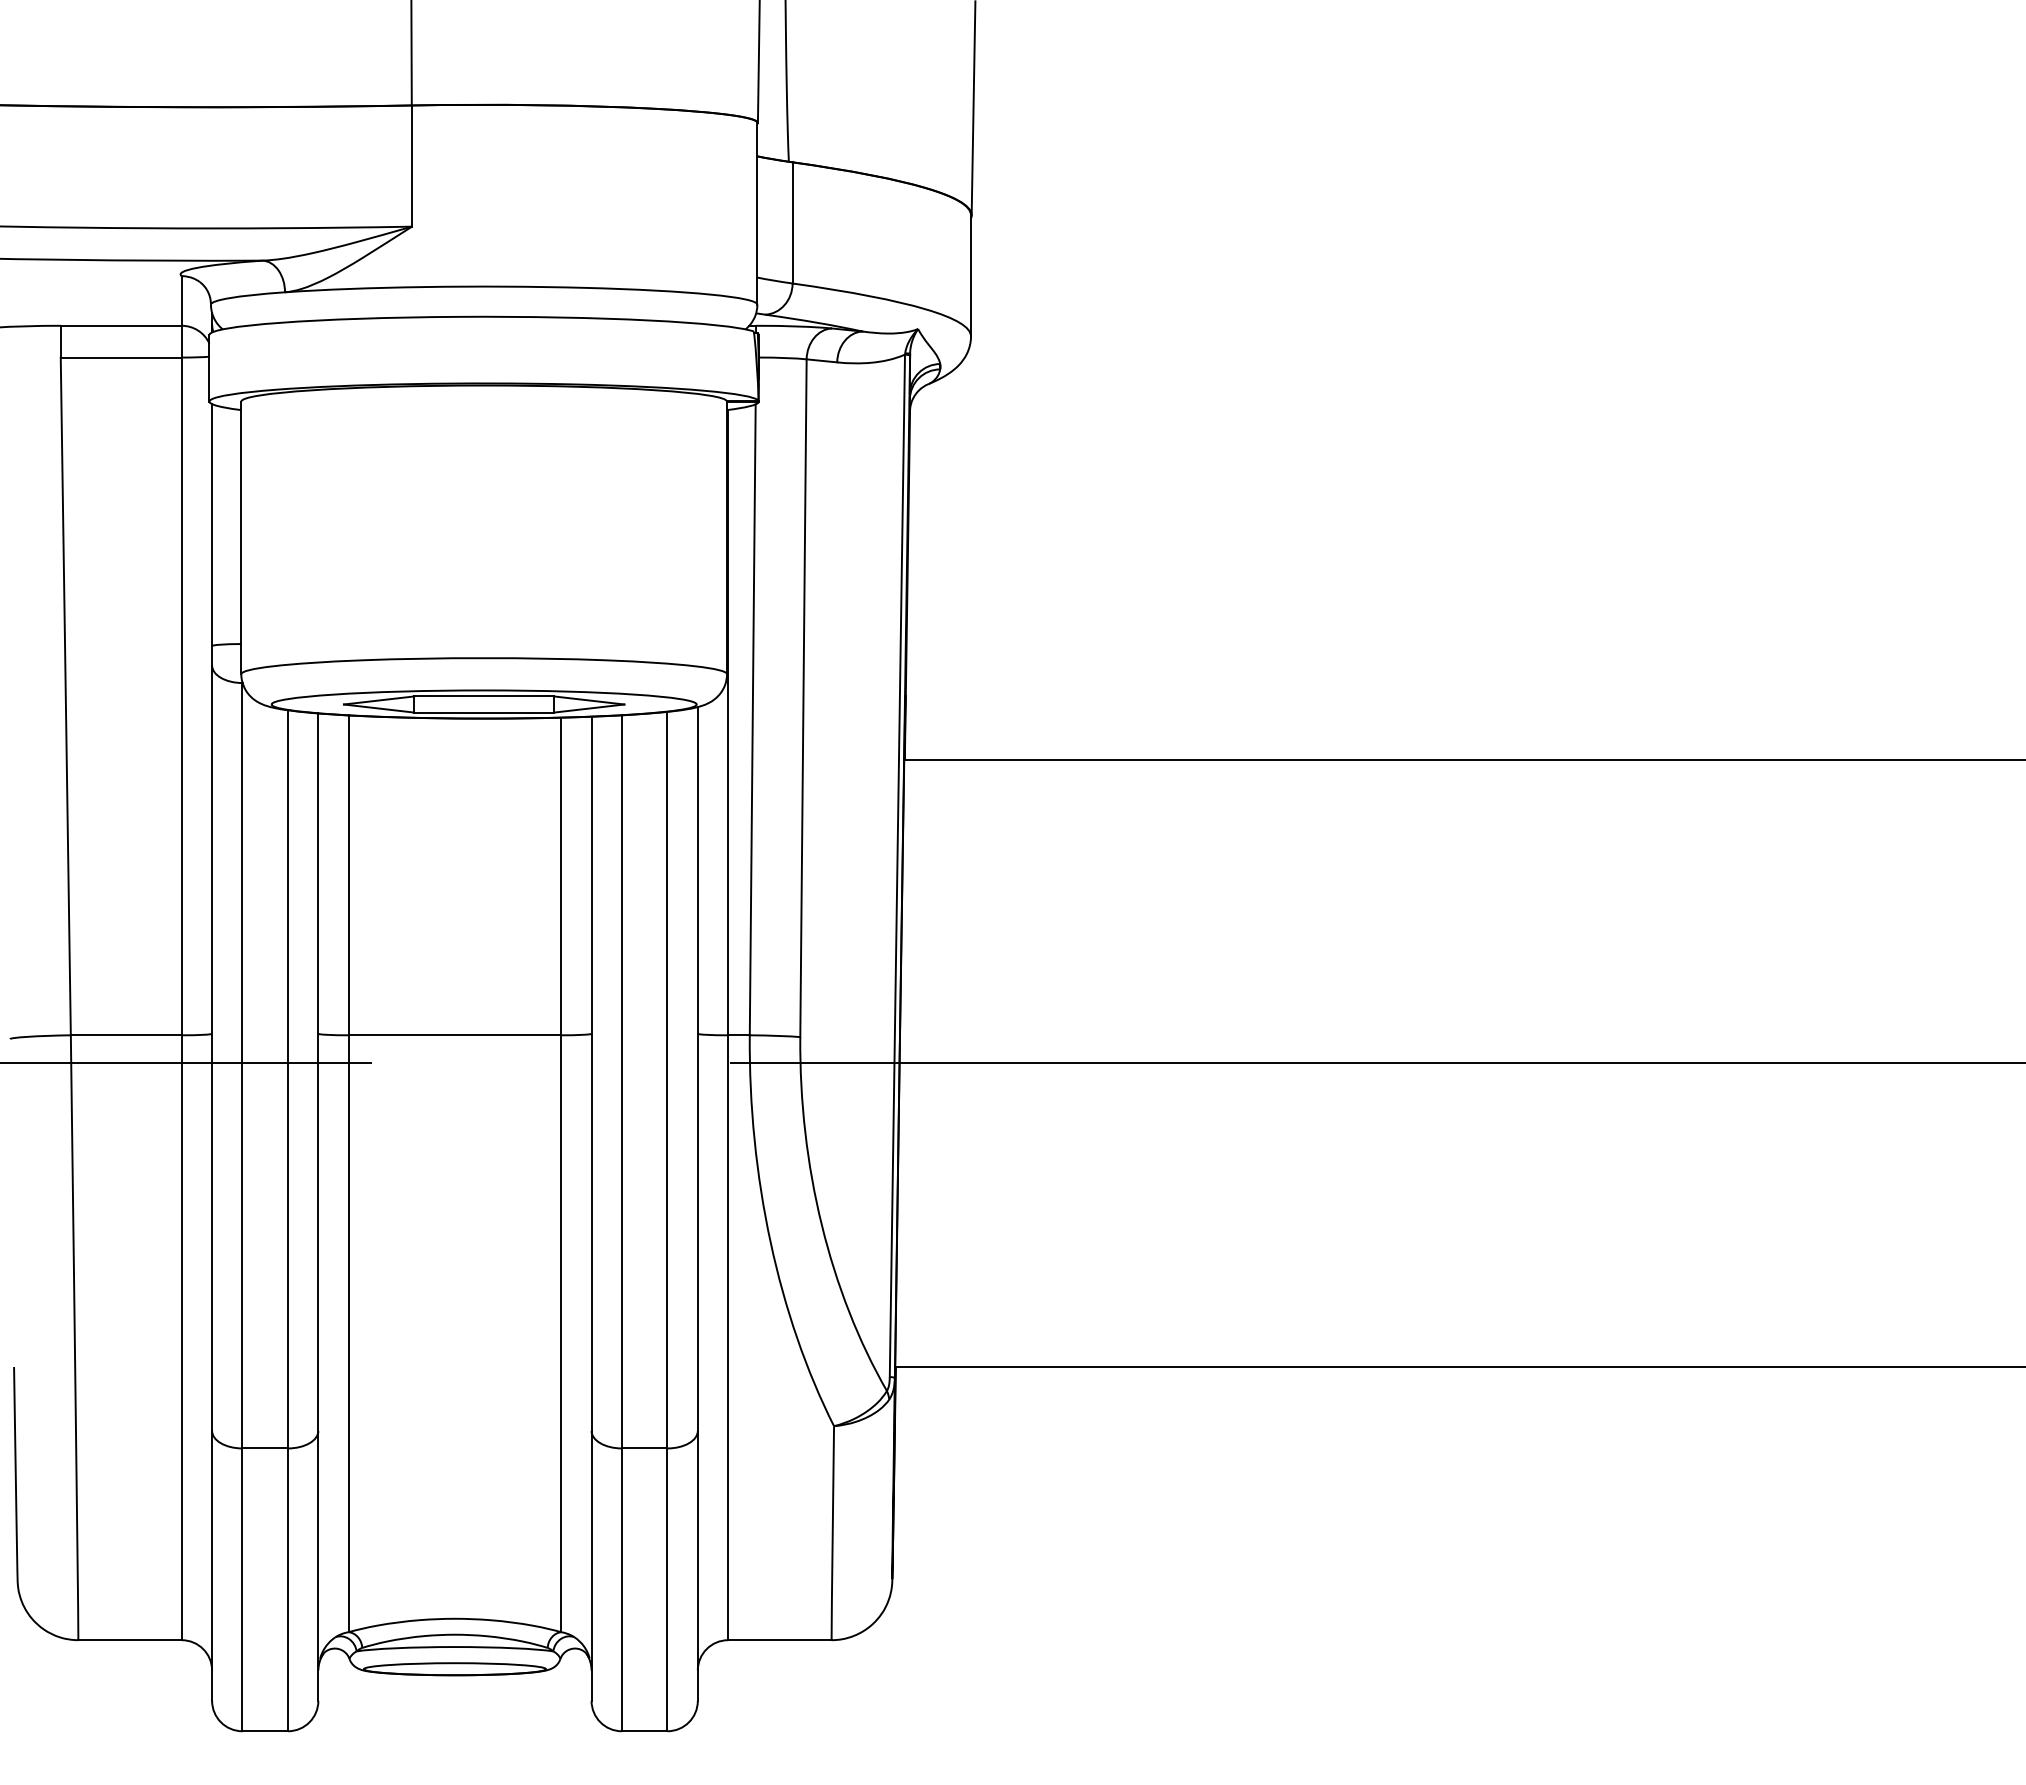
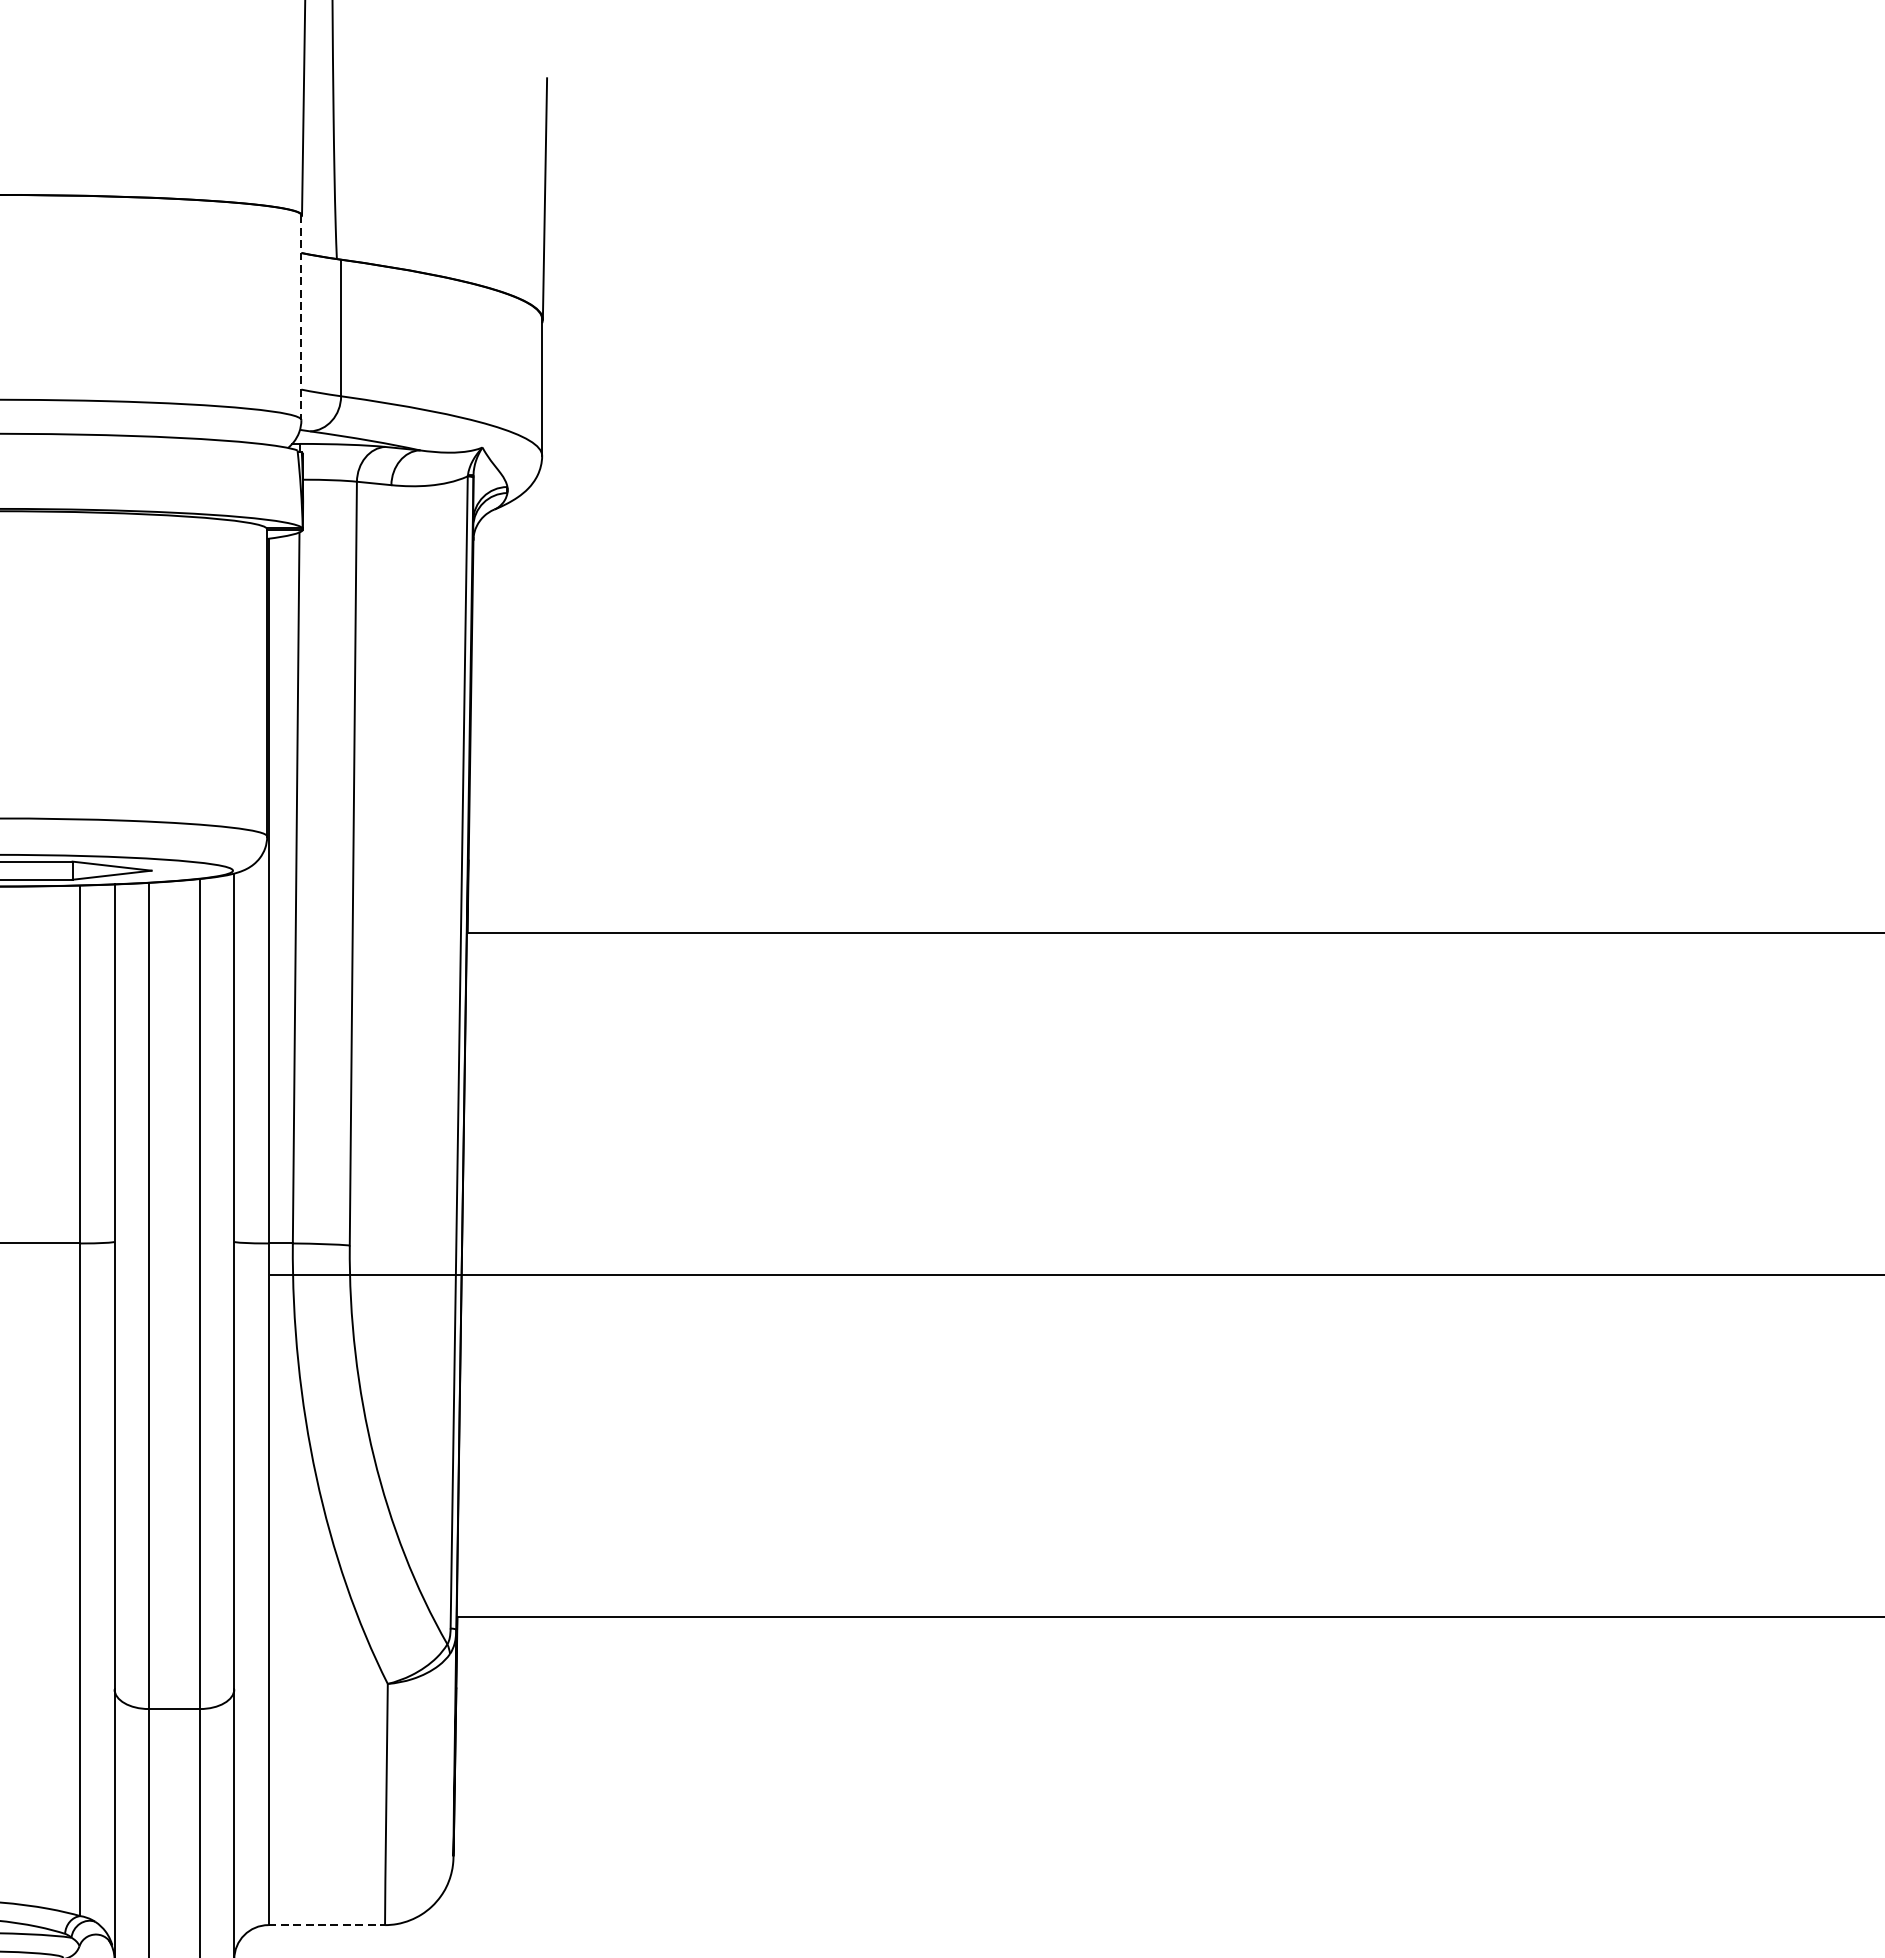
line: (757, 213) -> (301, 317), solid -> dashed
line: (779, 1640) -> (326, 1925), solid -> dashed

